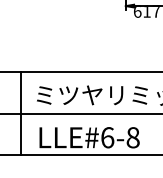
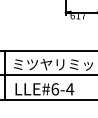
text: (133, 138) -> (70, 89), LLE#6-8 -> LLE#6-4

